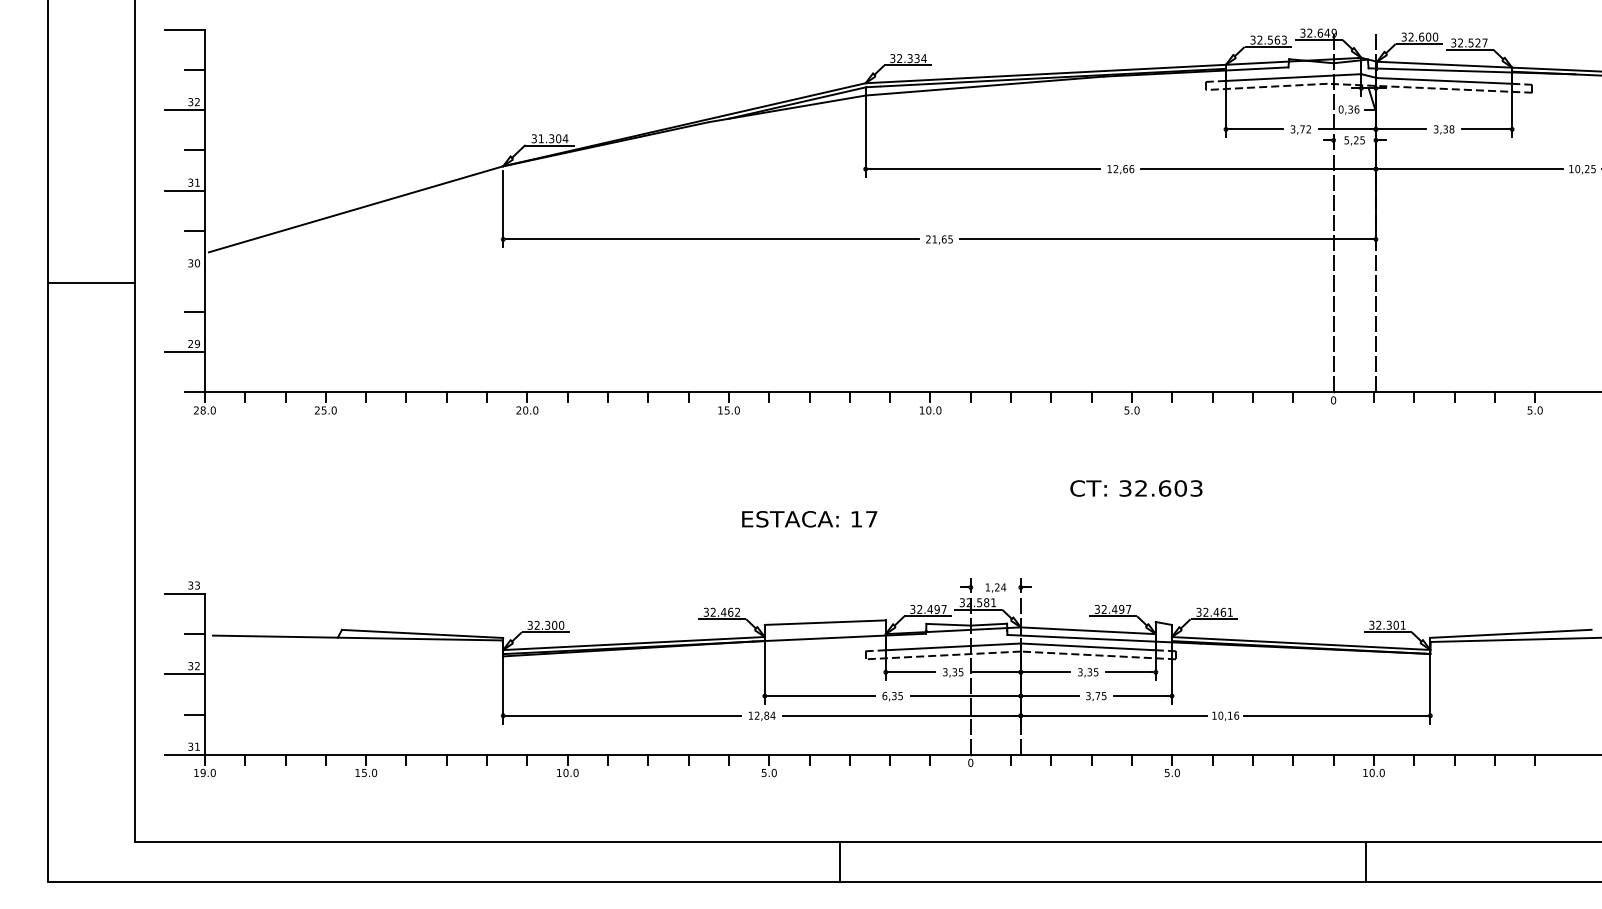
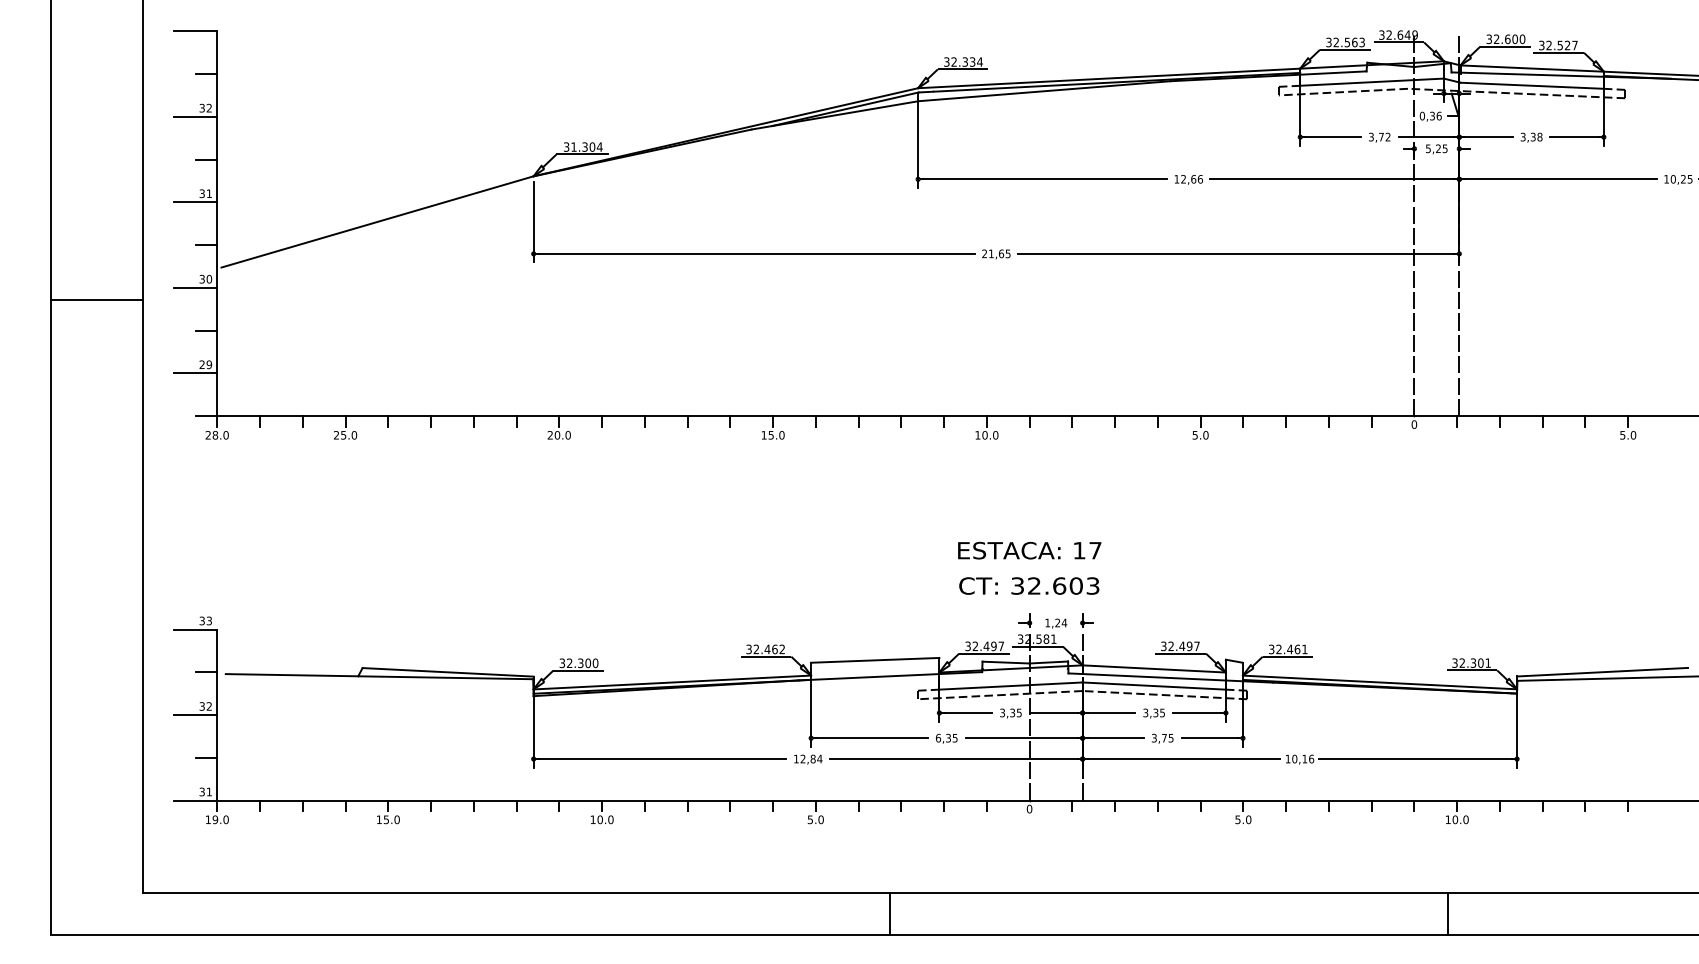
line: (184, 271) -> (195, 287), added
text: (1136, 487) -> (1029, 585), moved
text: (809, 519) -> (1029, 550), moved

